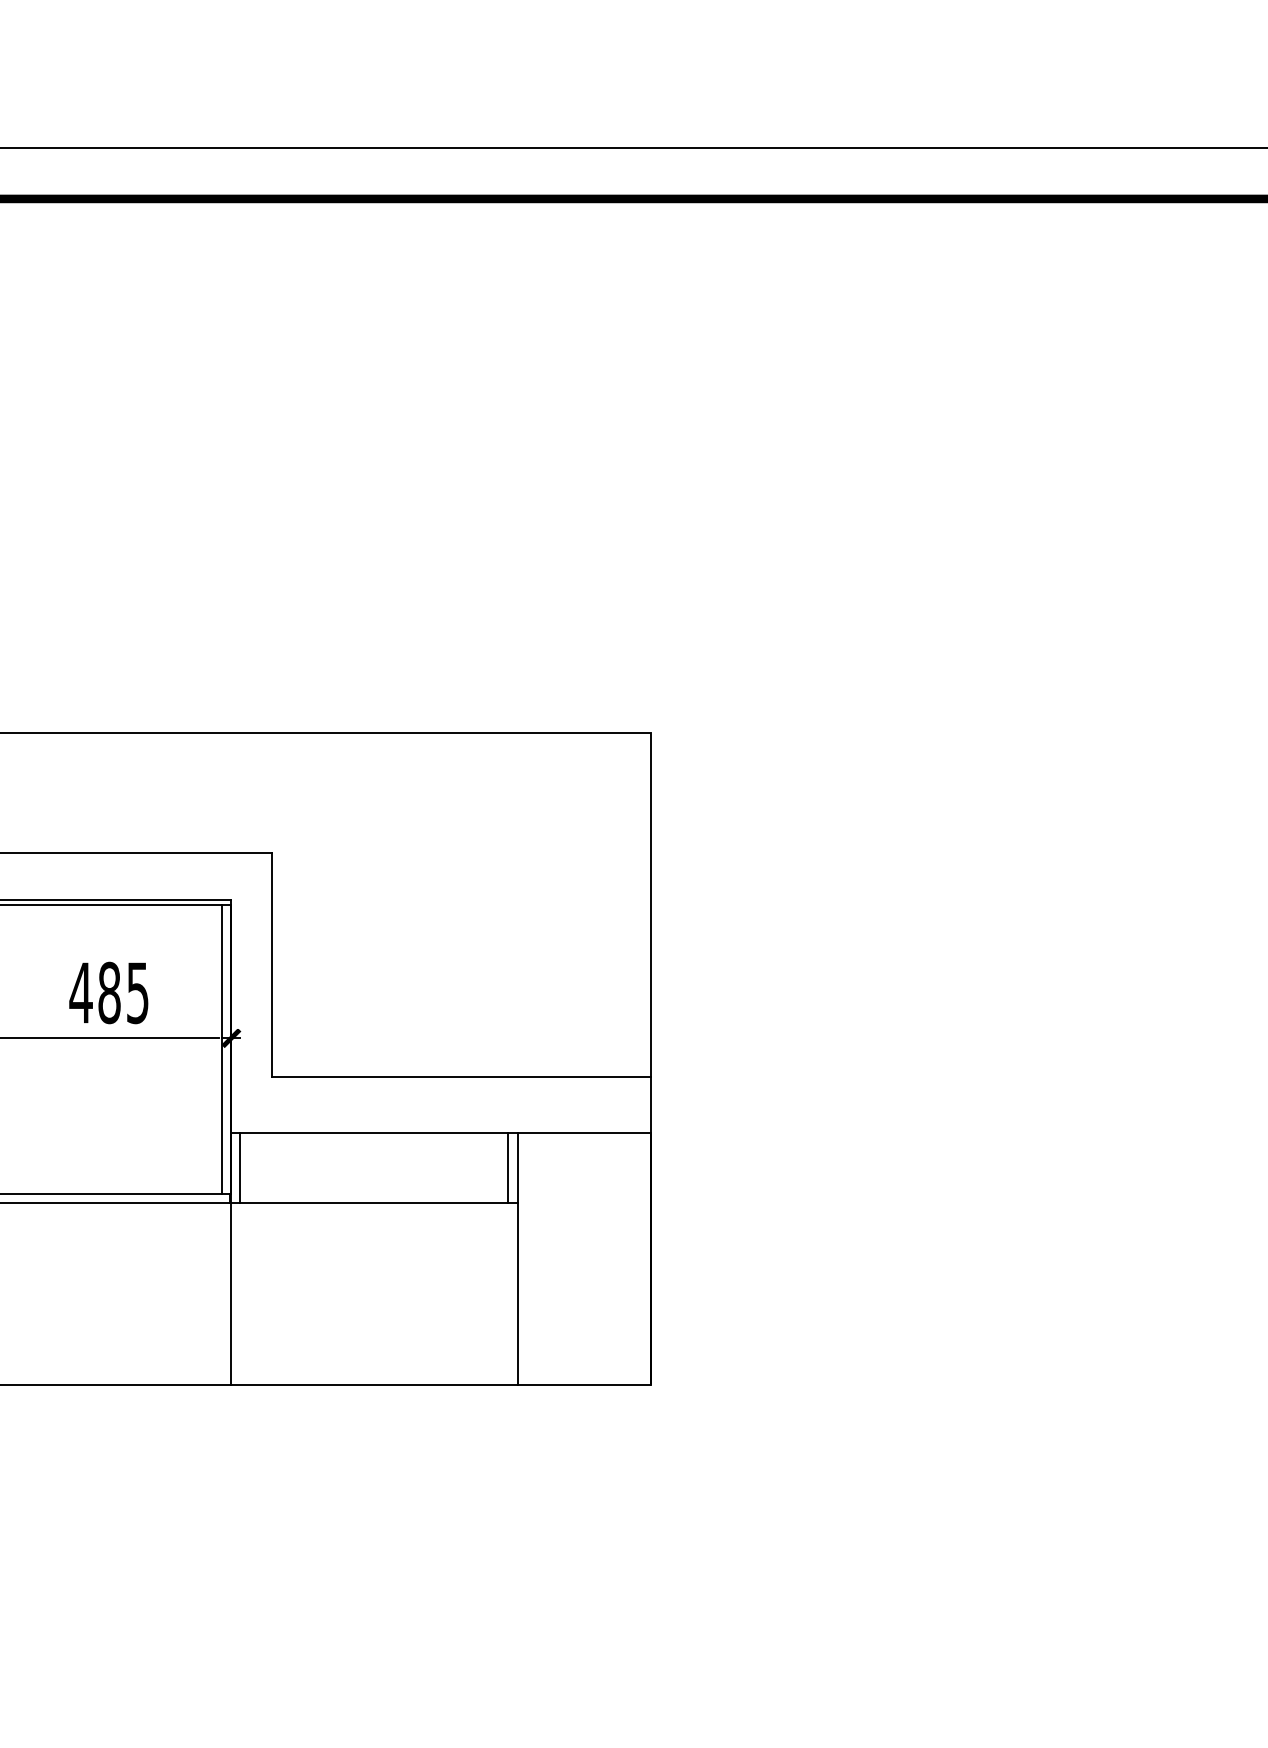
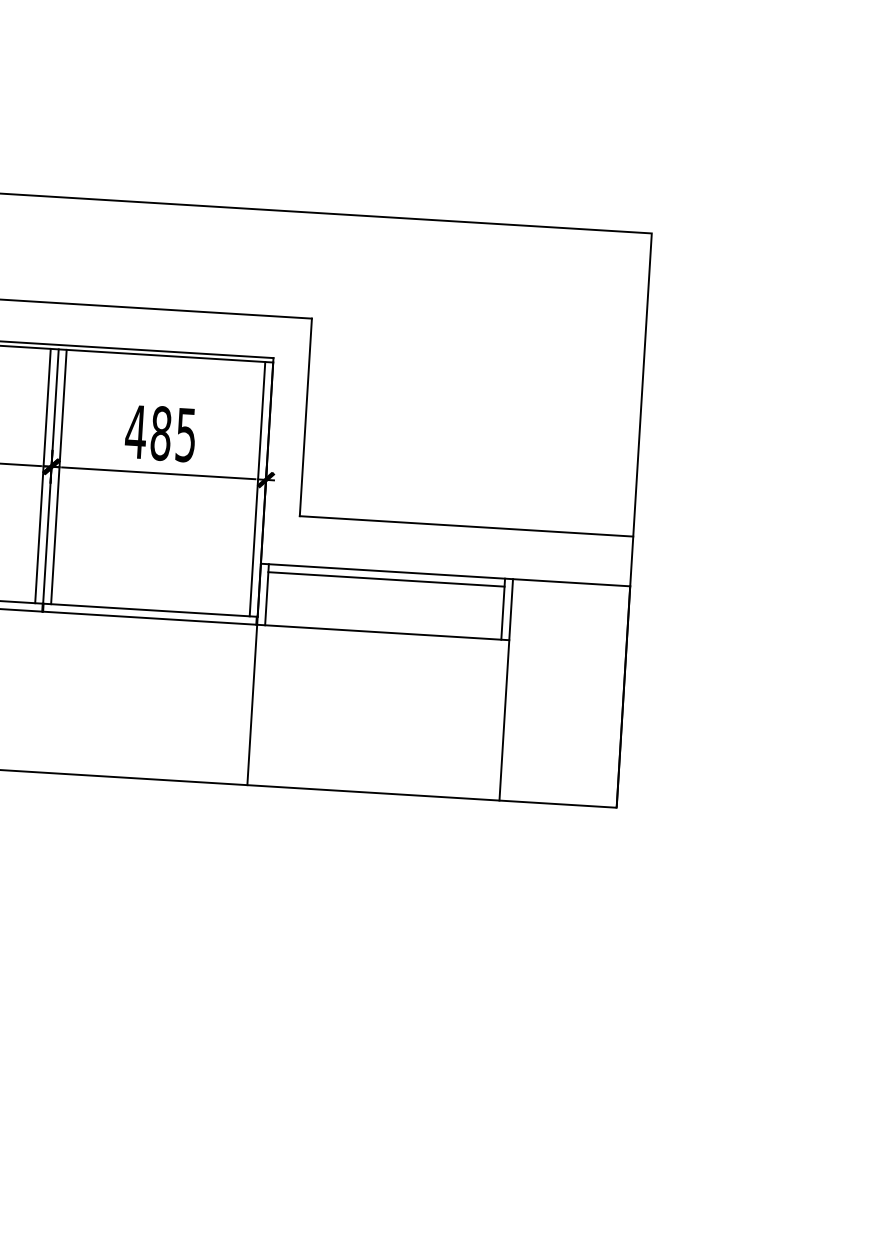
line: (374, 1142) -> (386, 579), added

